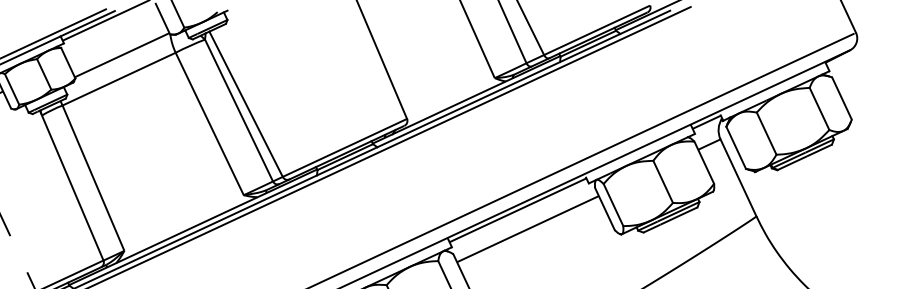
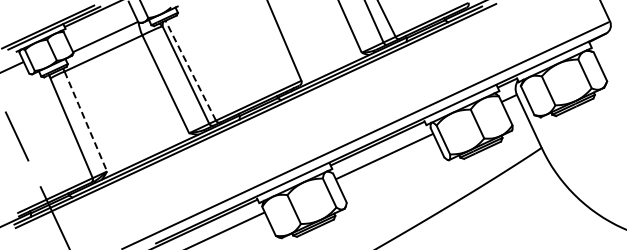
line: (245, 103) -> (190, 70), solid -> dashed
line: (92, 176) -> (85, 120), solid -> dashed

